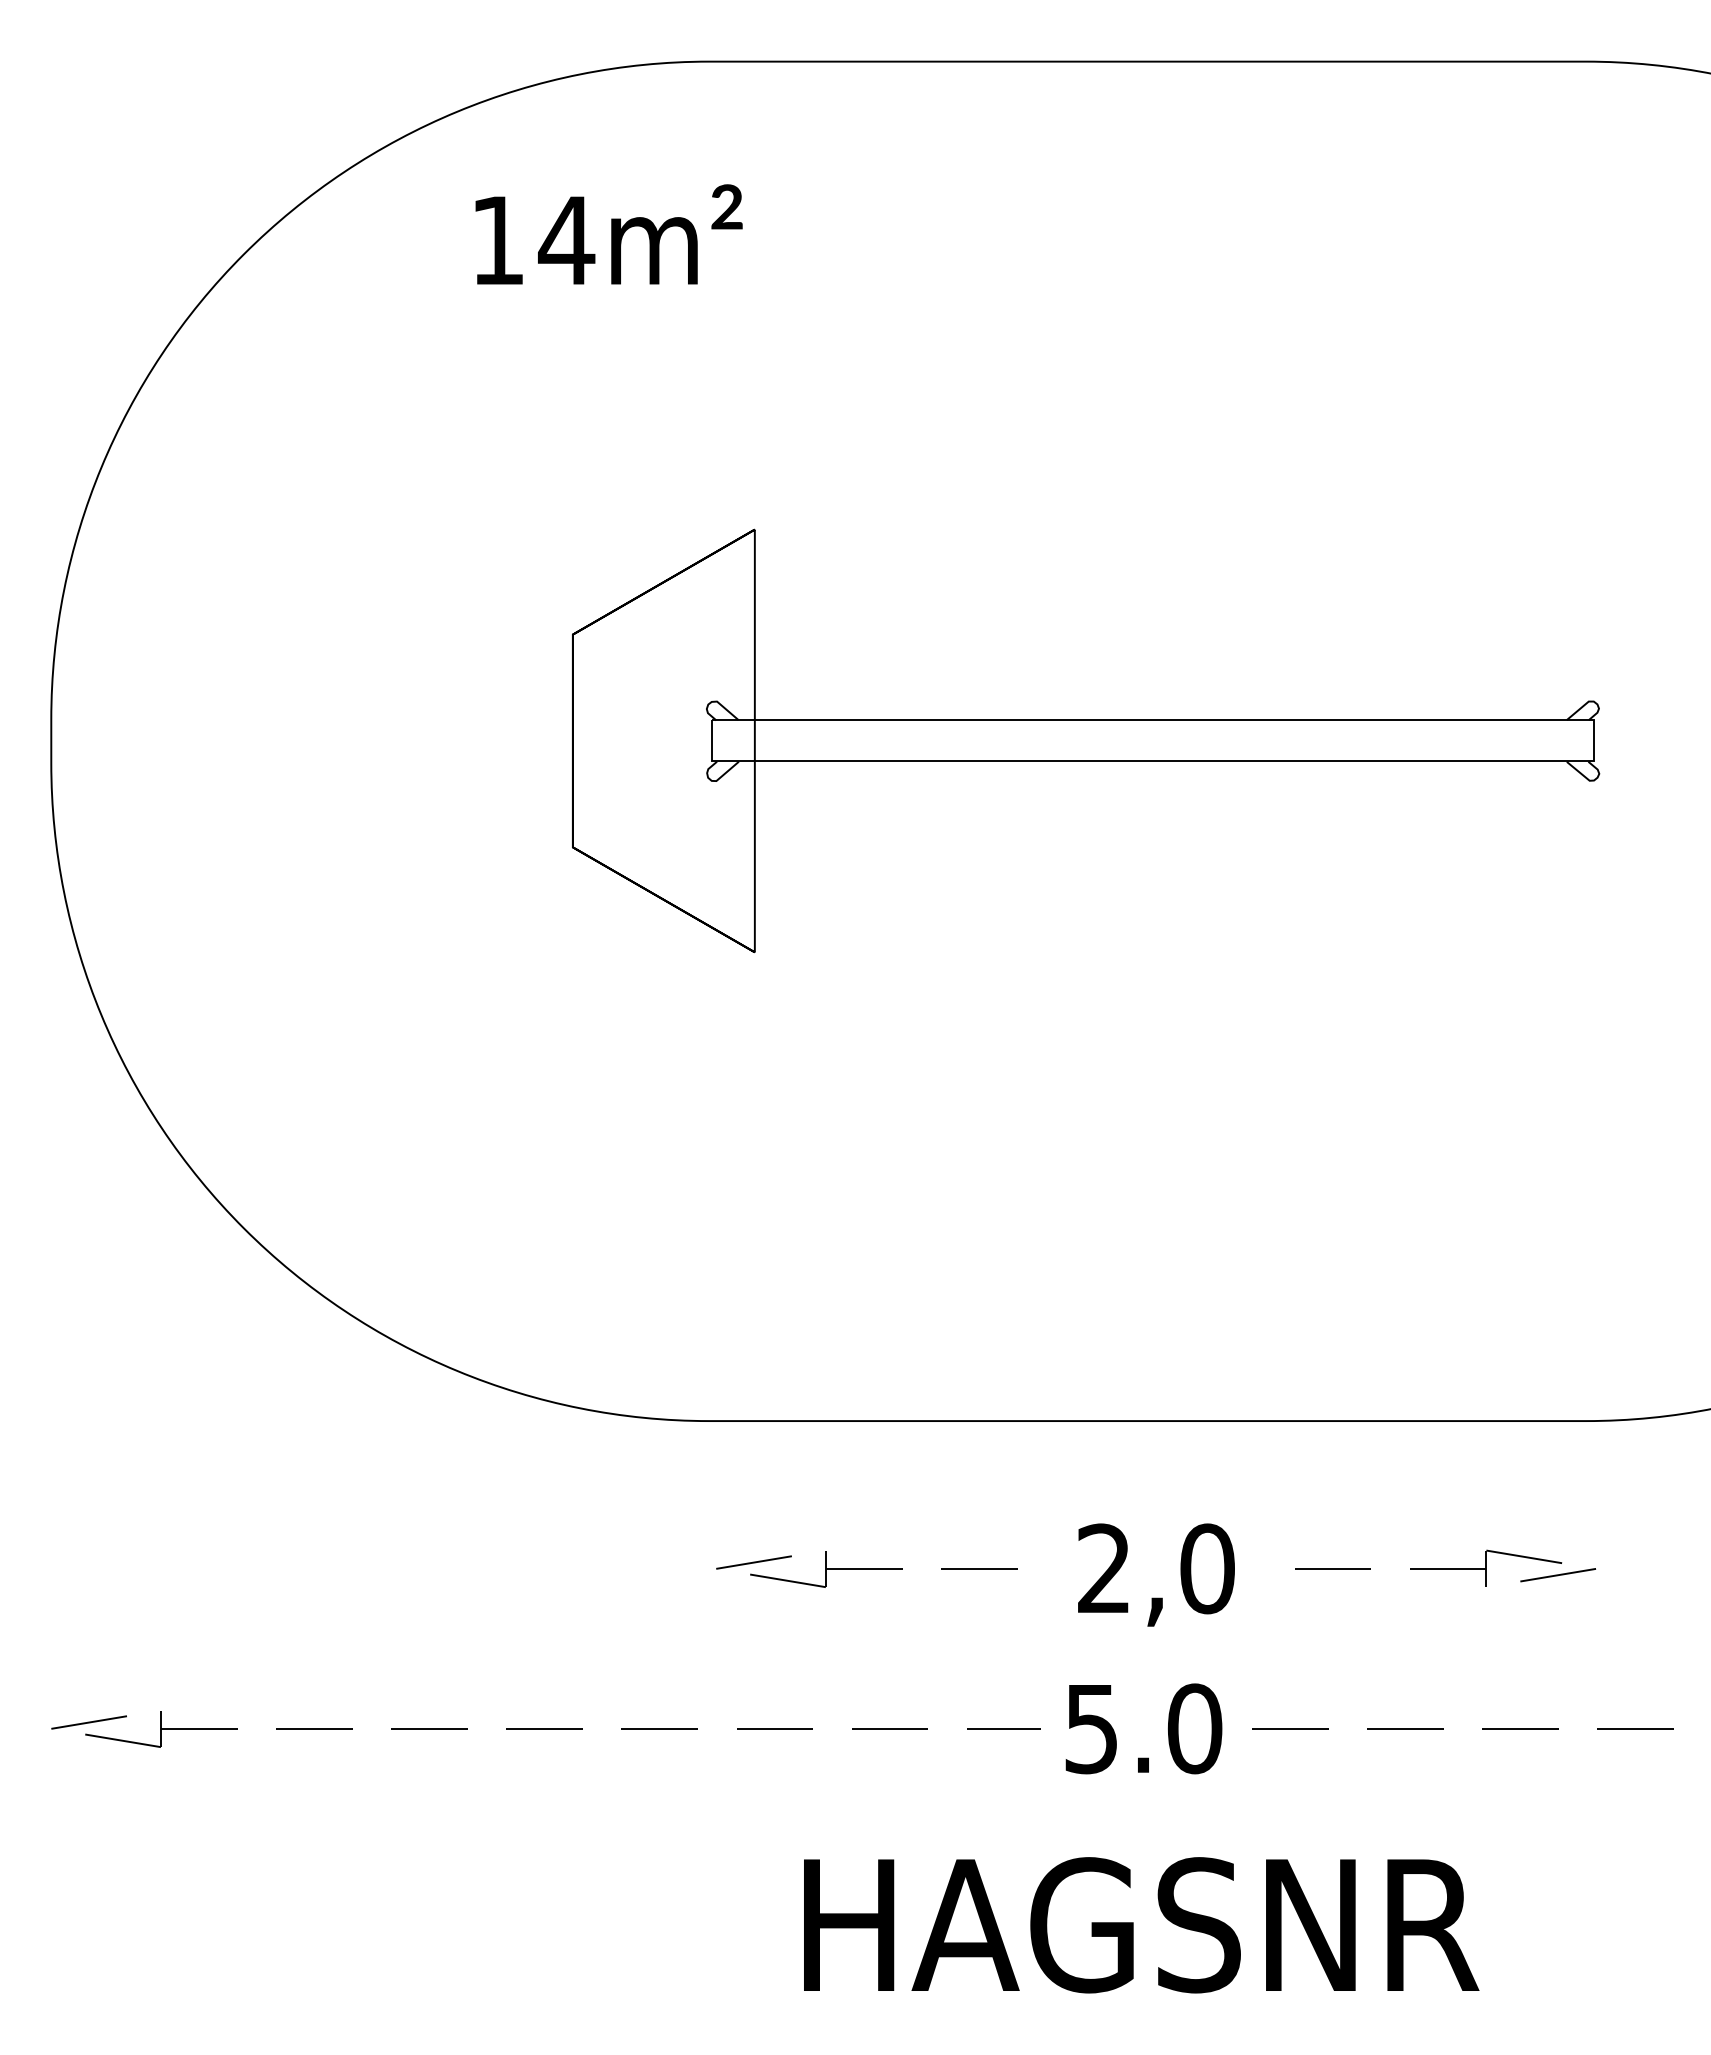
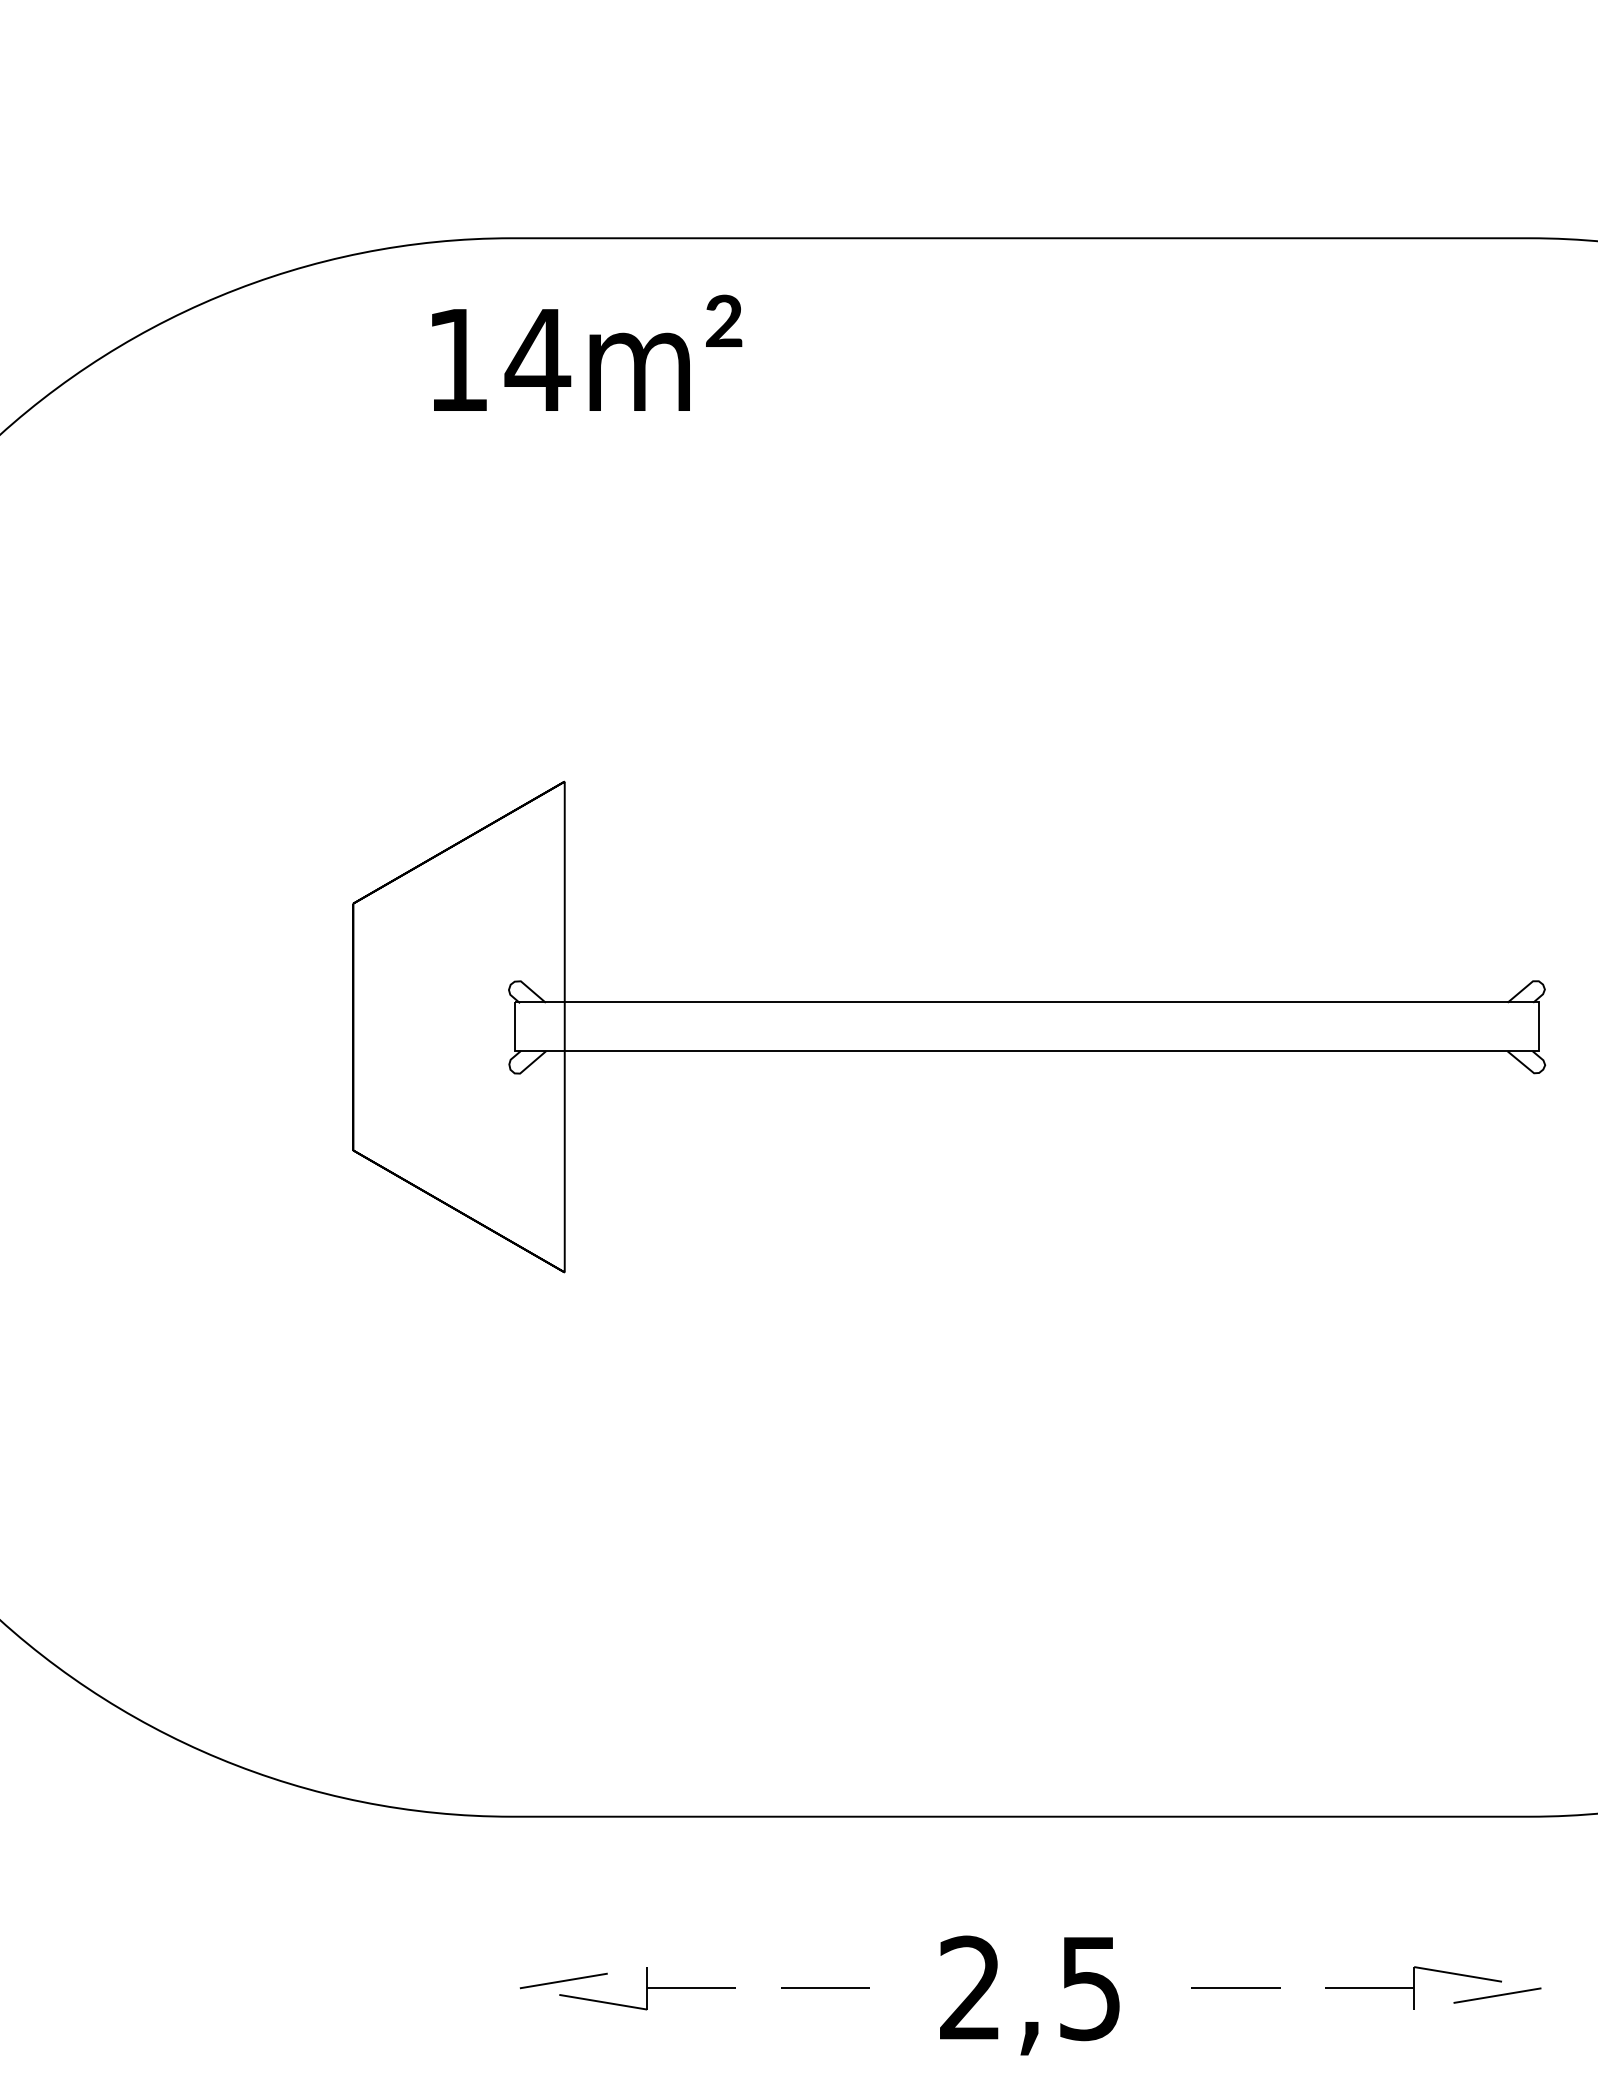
text: (608, 234) -> (586, 353), moved
text: (1207, 1568) -> (1090, 1987), 2,0 -> 2,5

